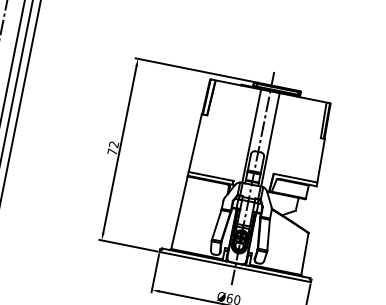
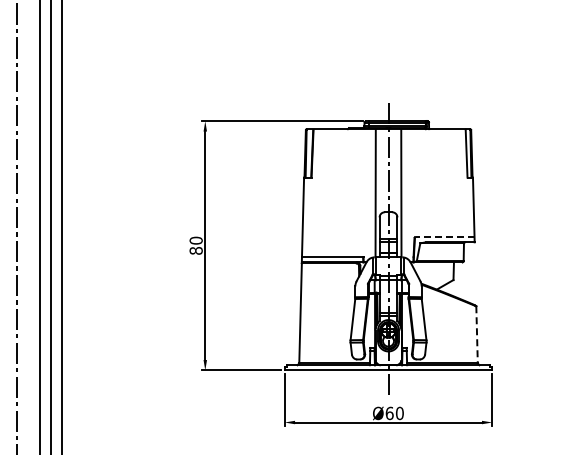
text: (112, 147) -> (195, 245), 72 -> 80
line: (295, 178) -> (444, 237), solid -> dashed
line: (305, 253) -> (477, 334), solid -> dashed

